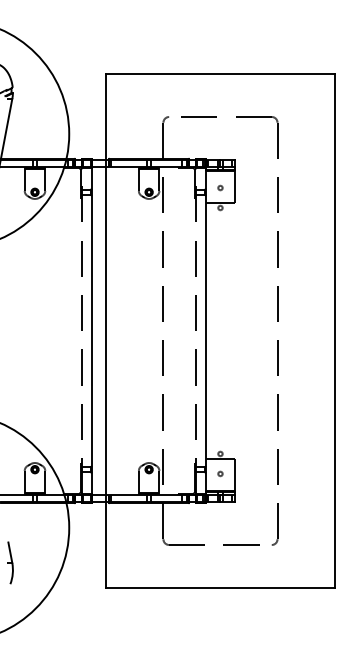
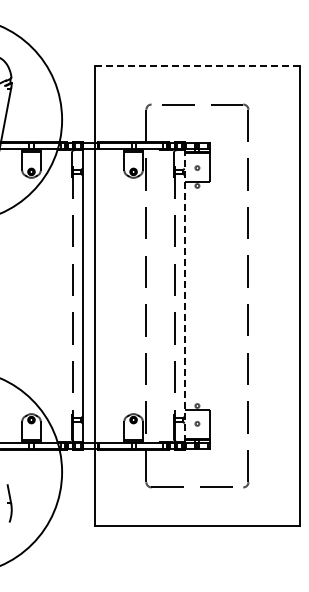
line: (219, 74) -> (196, 66), solid -> dashed
line: (206, 330) -> (184, 295), solid -> dashed

